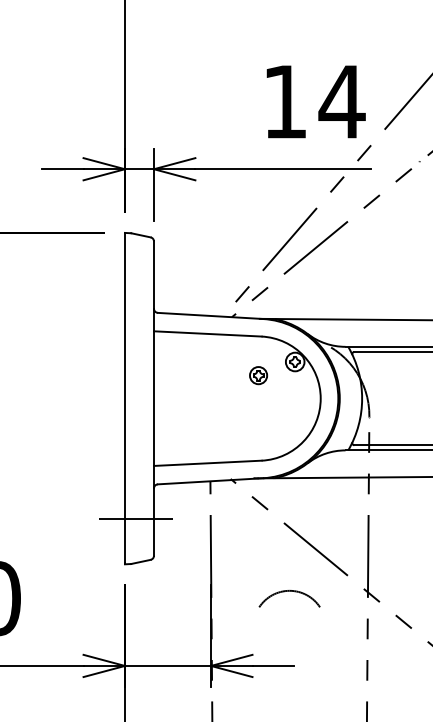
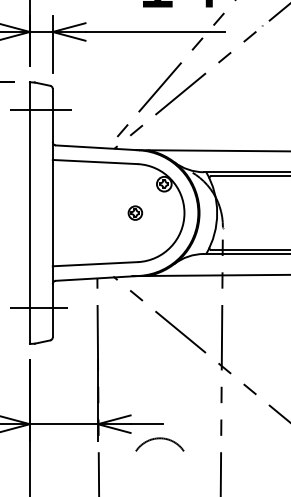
line: (138, 267) -> (40, 109), added
part: (258, 375) -> (135, 213), moved
part: (289, 591) -> (159, 438), moved

